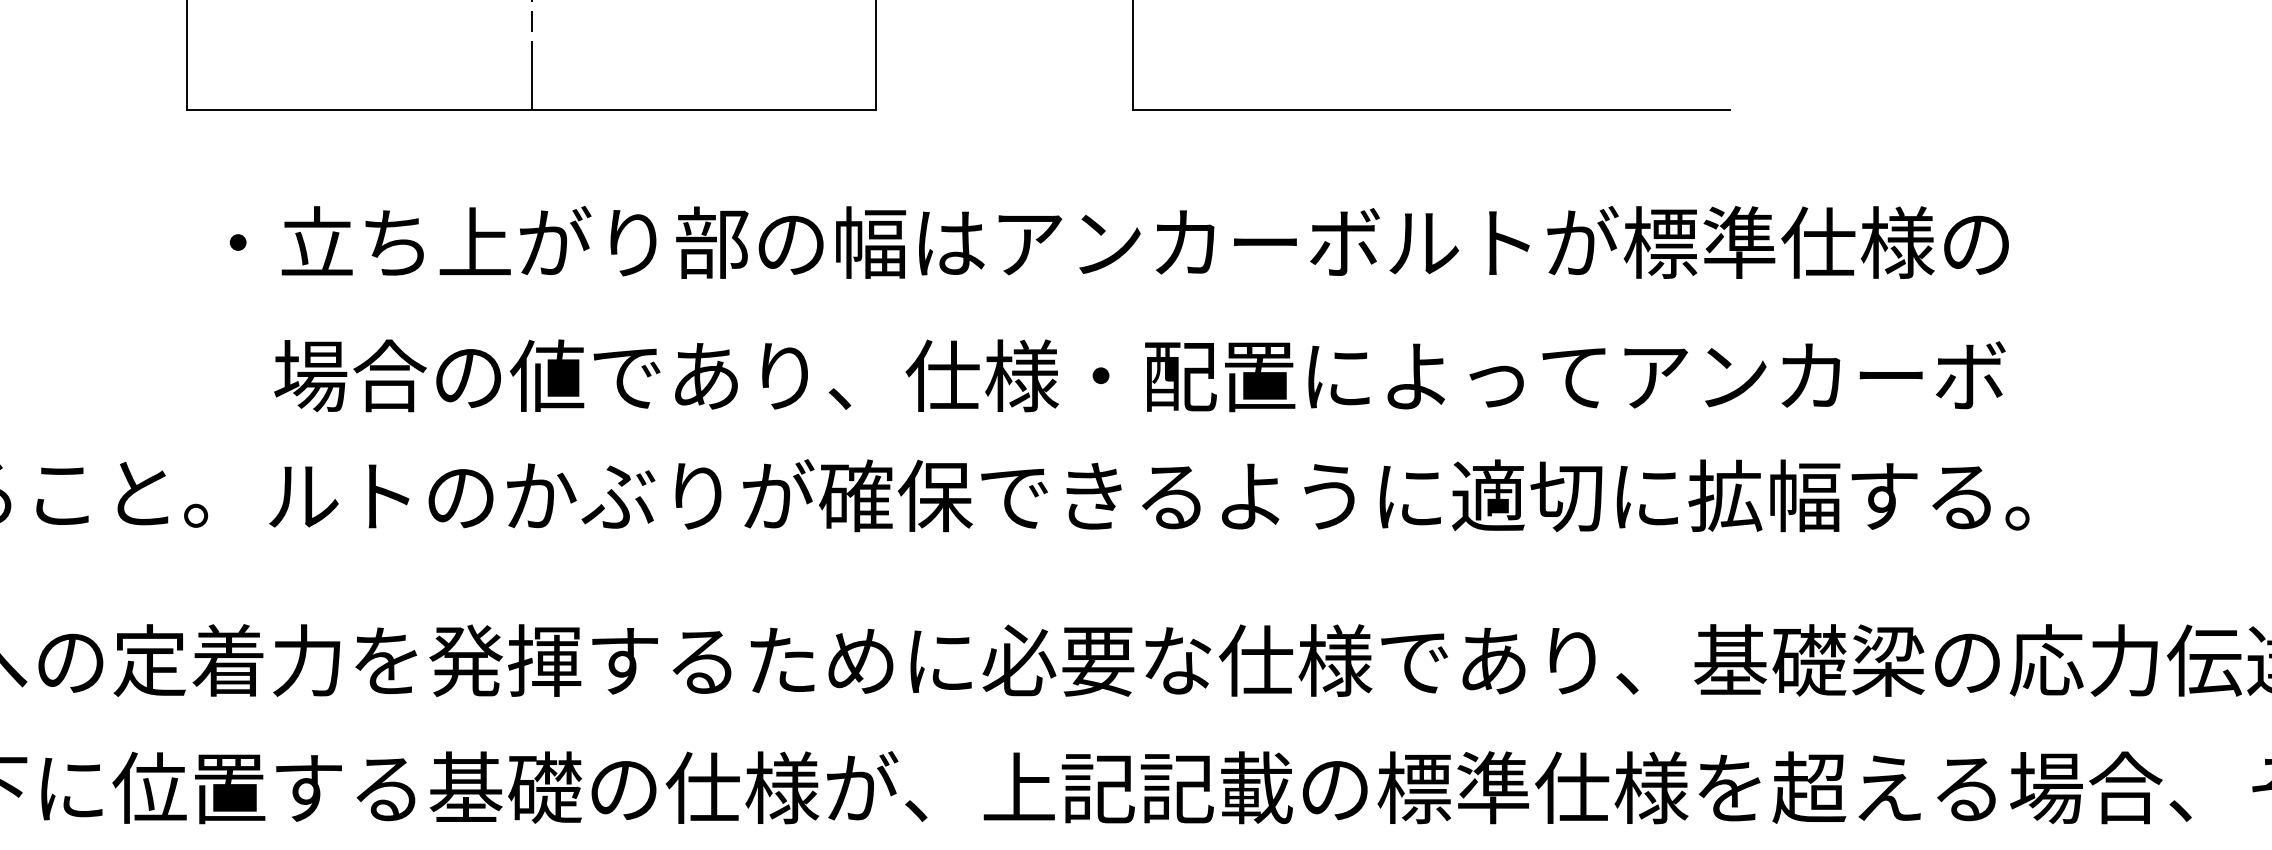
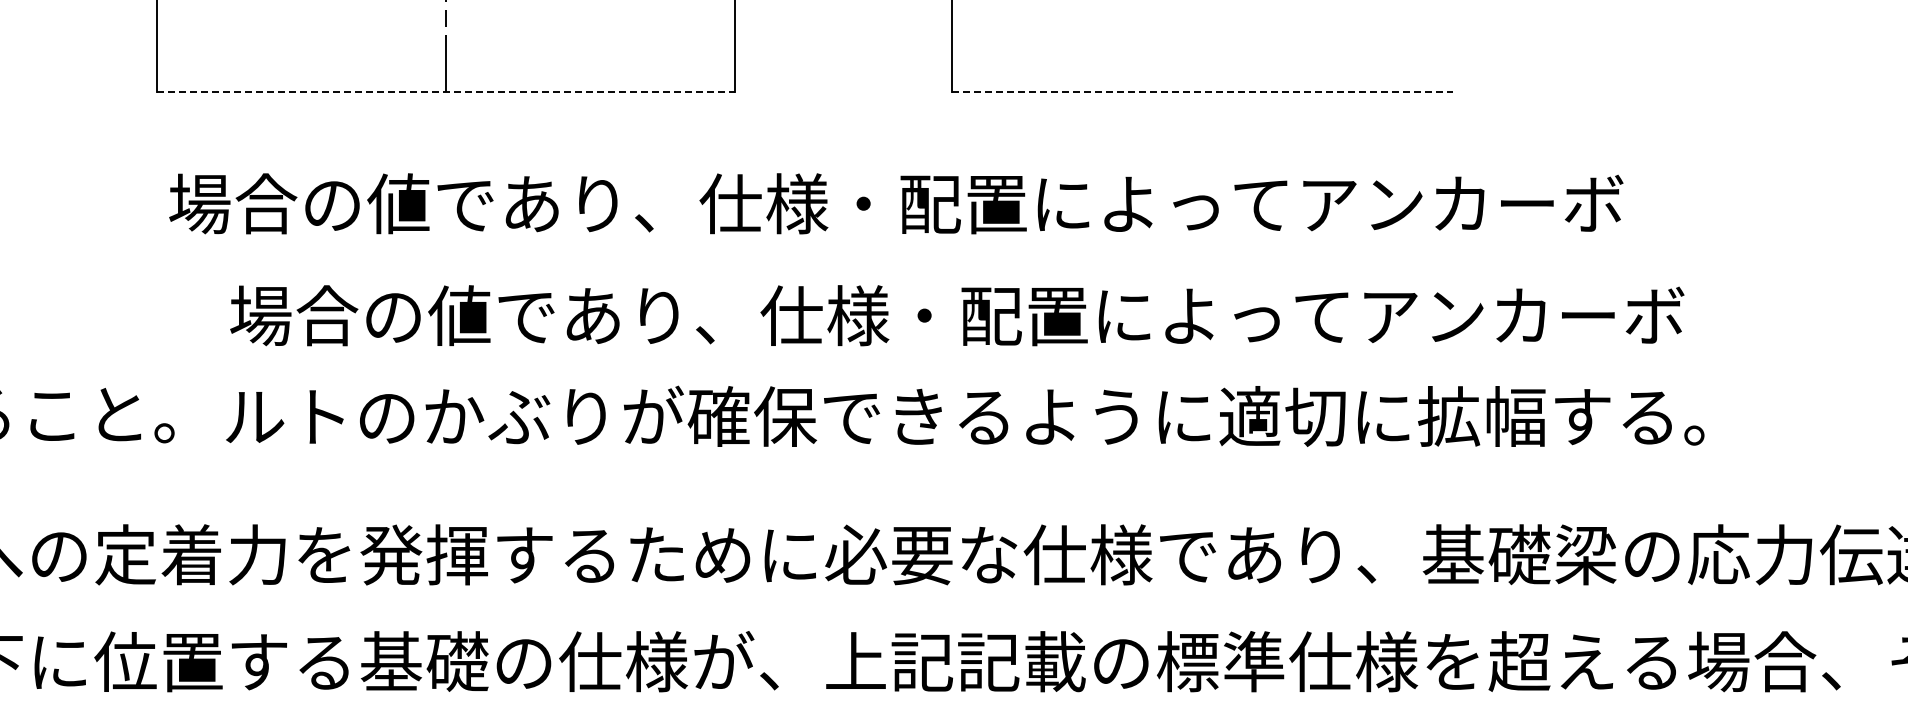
line: (531, 110) -> (446, 92), solid -> dashed
line: (1431, 110) -> (1202, 92), solid -> dashed
text: (1105, 242) -> (928, 203), ・立ち上がり部の幅はアンカーボルトが標準仕様の -> 場合の値であり、仕様・配置によってアンカーボ

